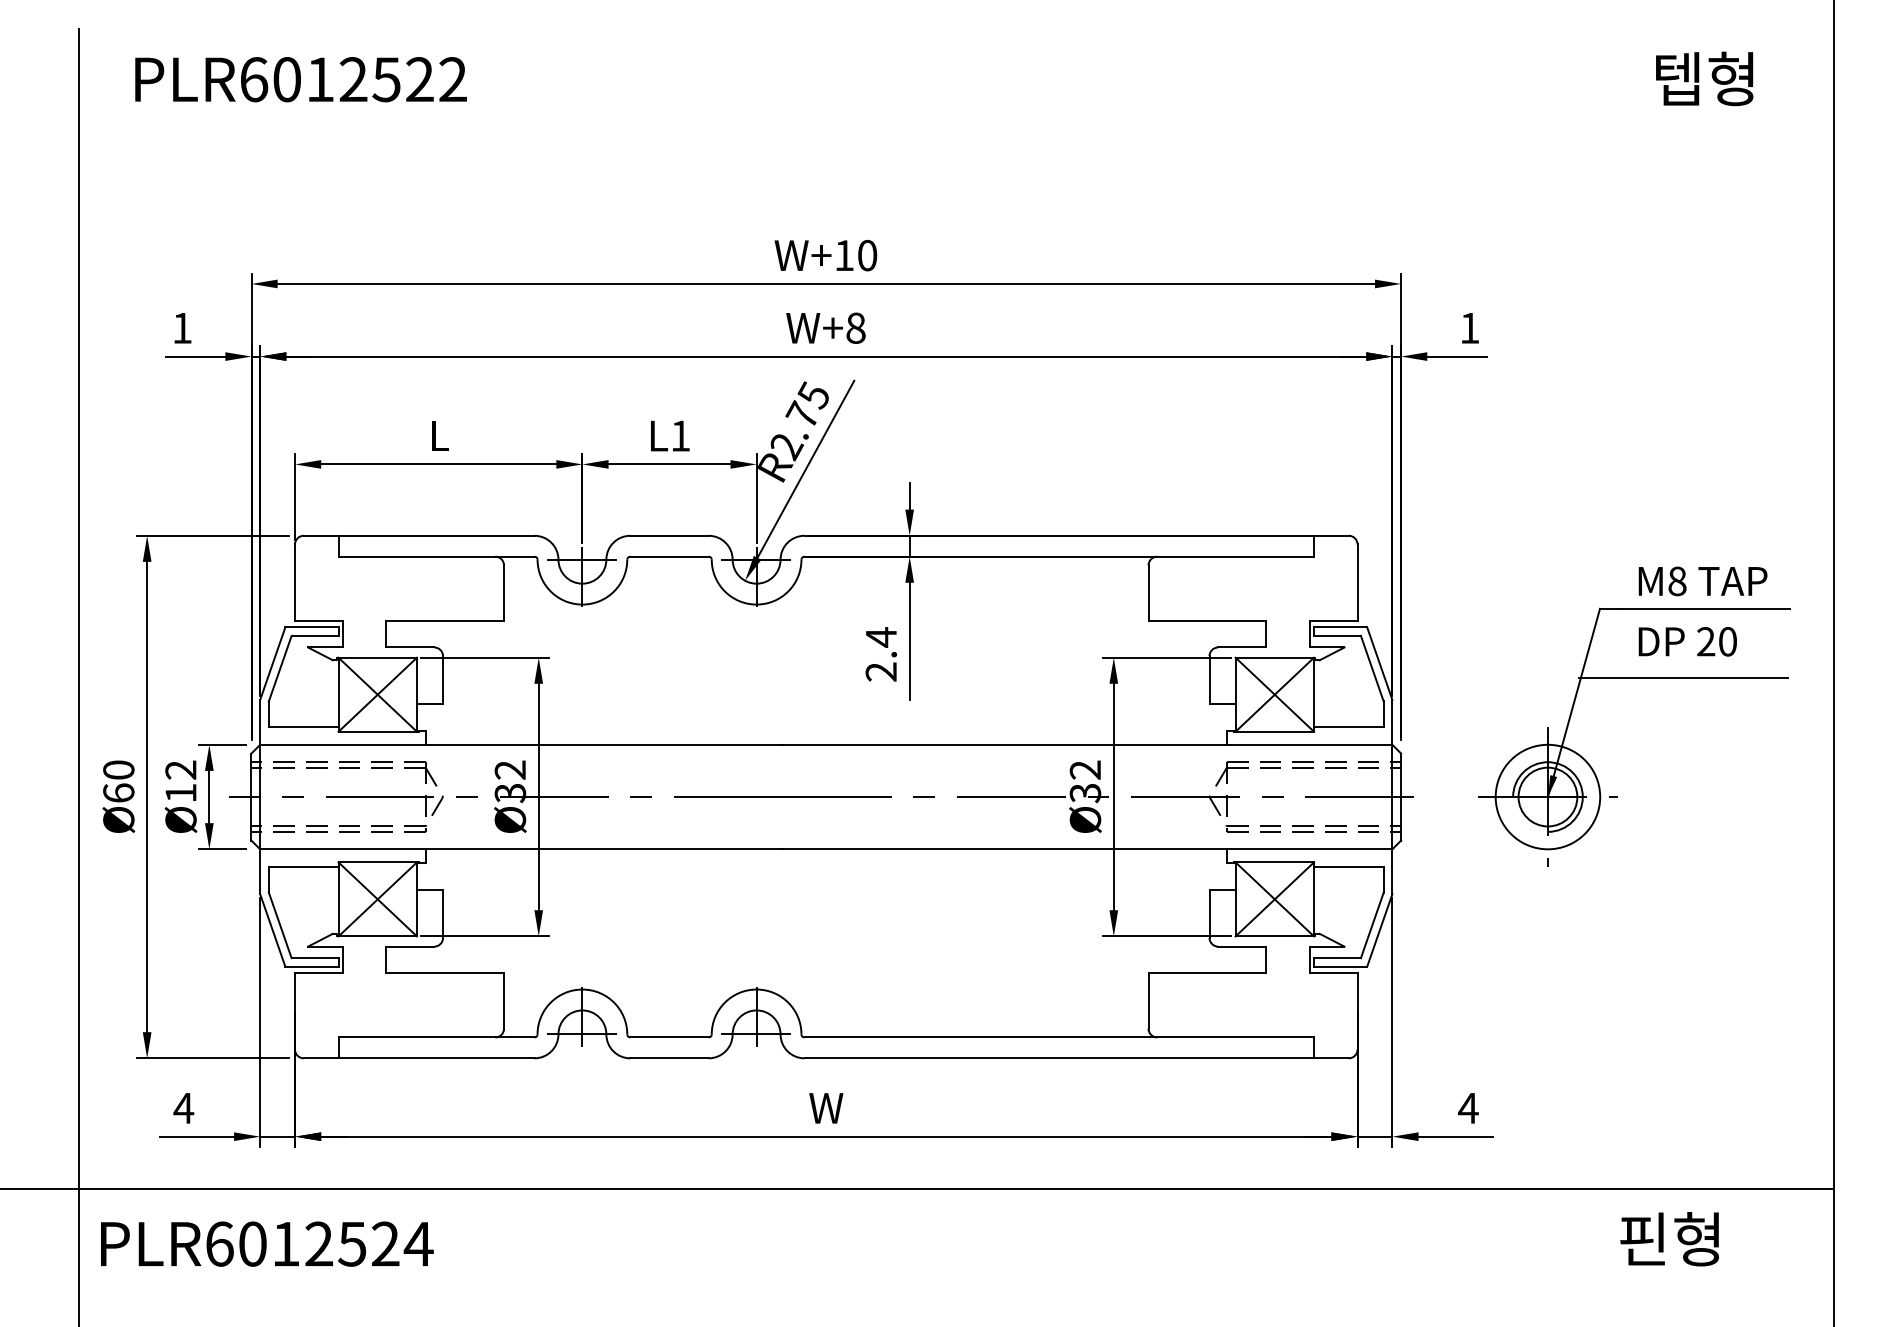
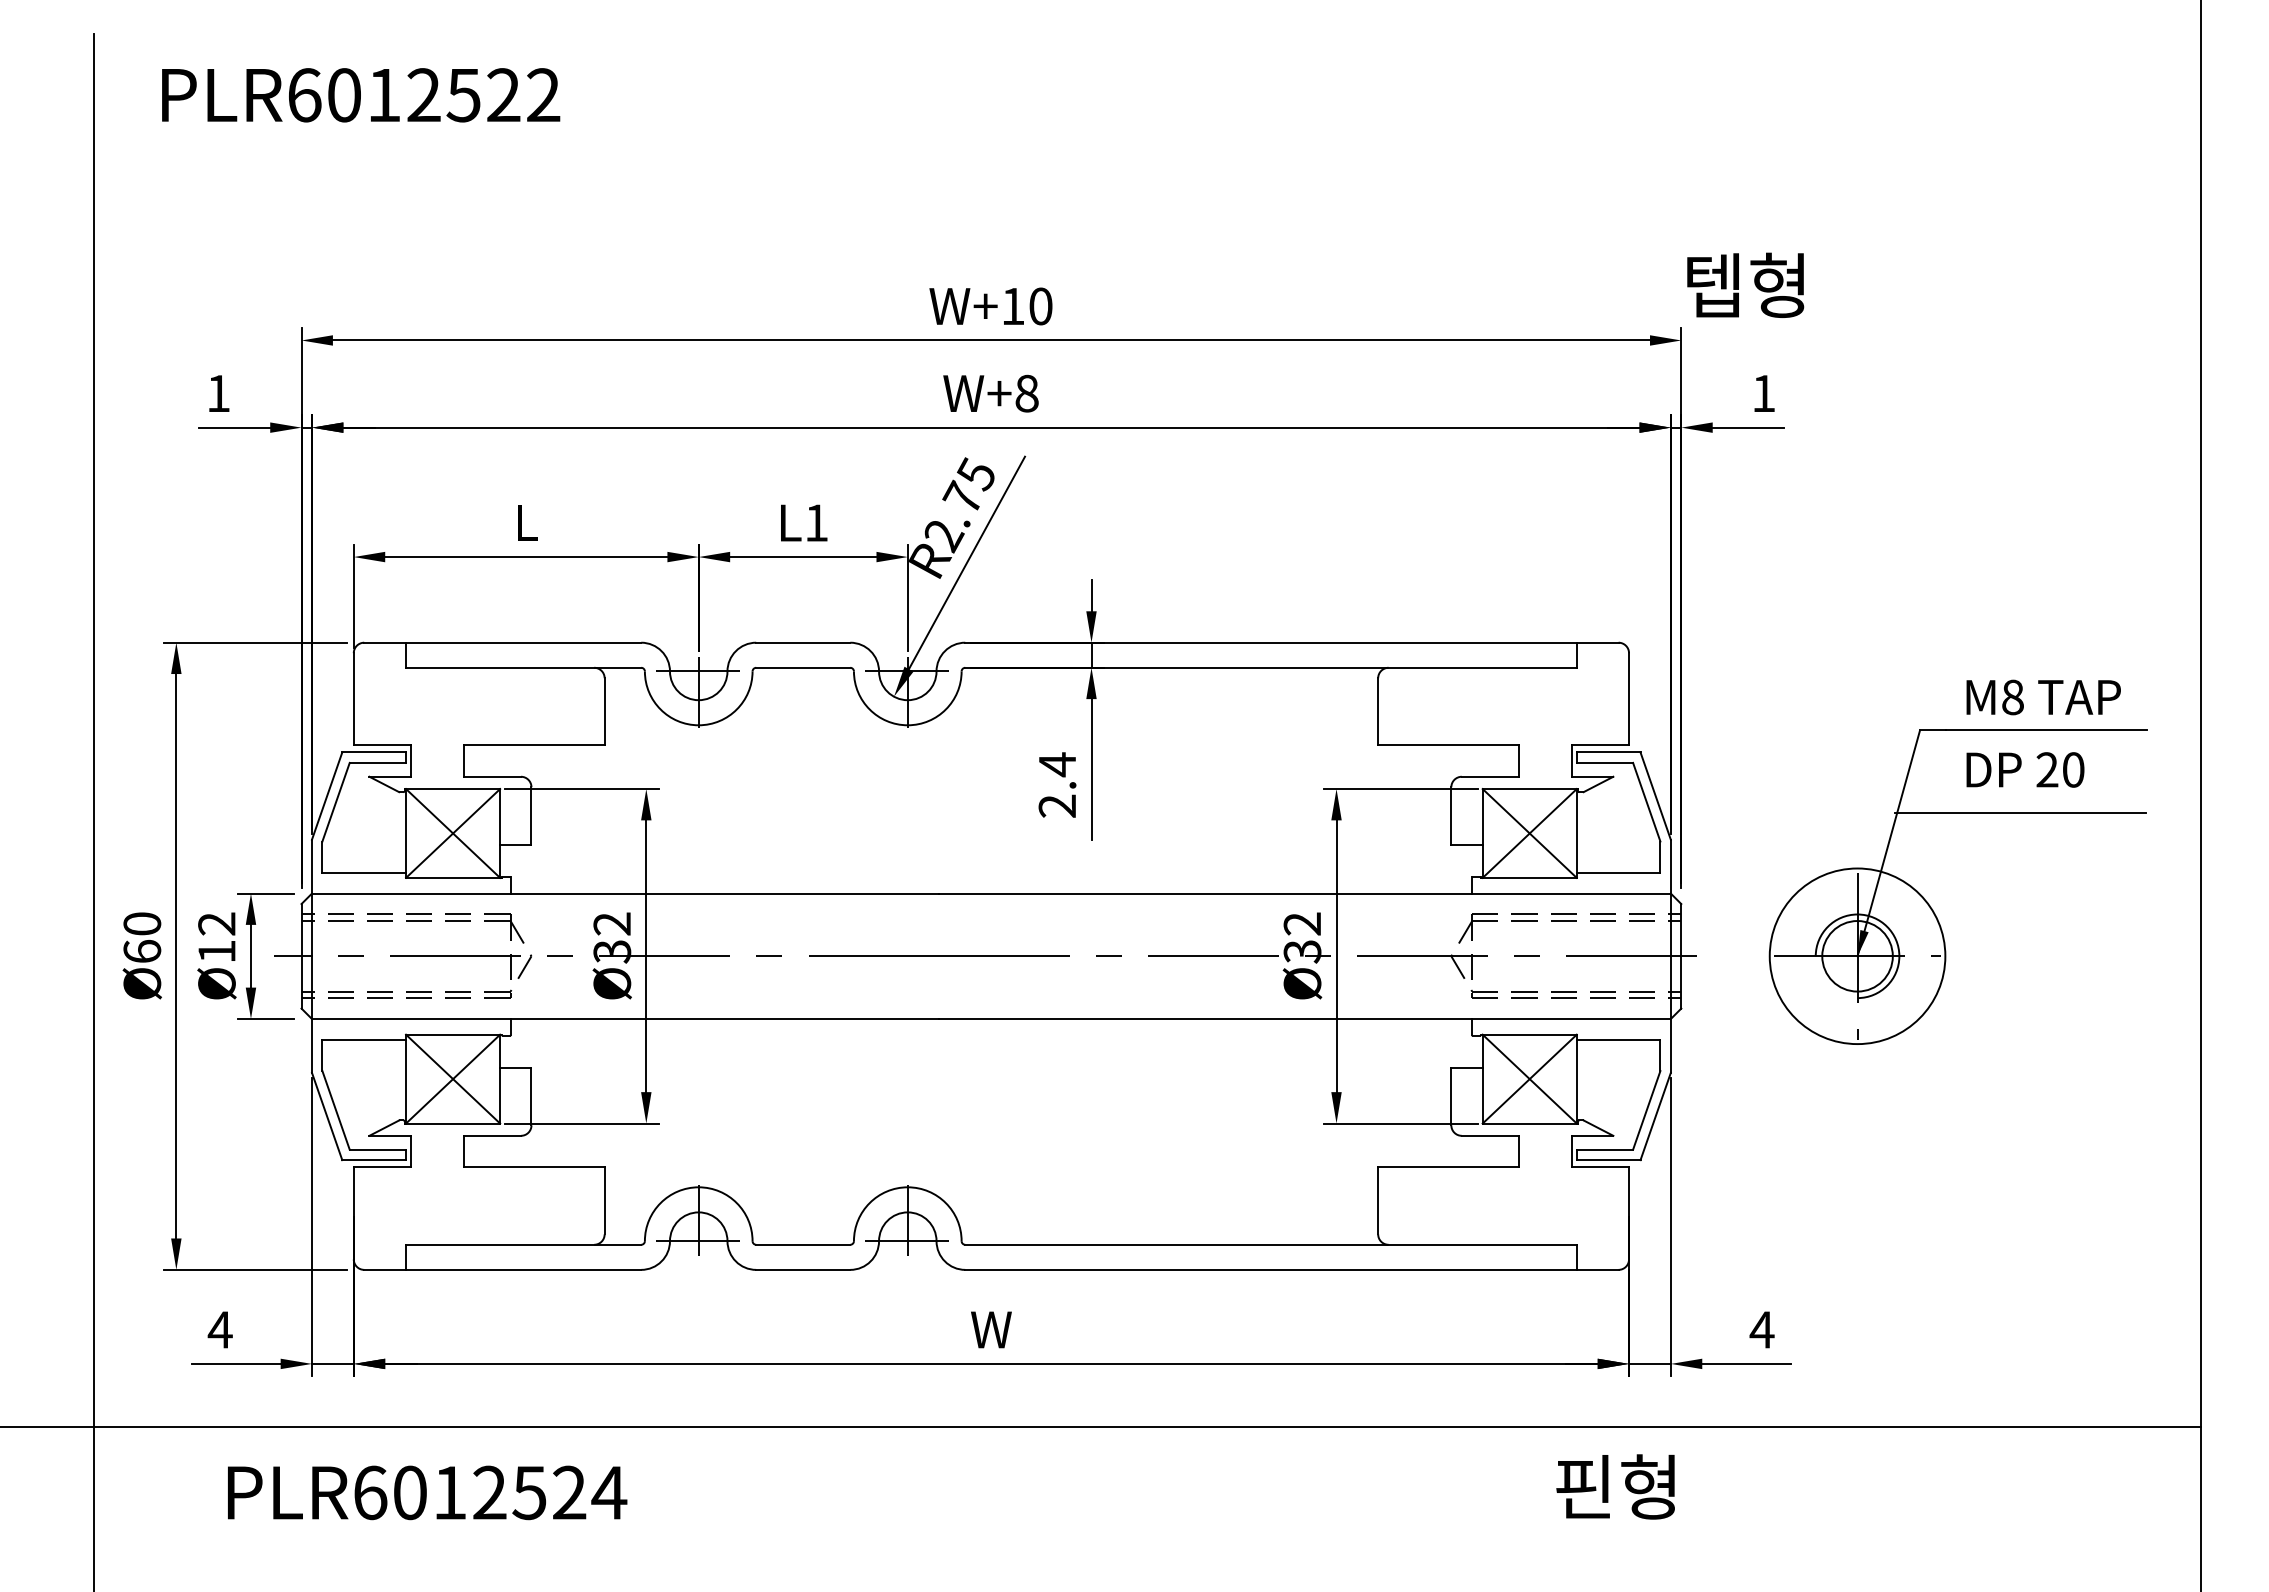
text: (1704, 78) -> (1745, 284), moved
circle: (1547, 797) -> (1857, 956), size x1.4
text: (1669, 1238) -> (1615, 1486), moved
text: (267, 1243) -> (427, 1492), moved

